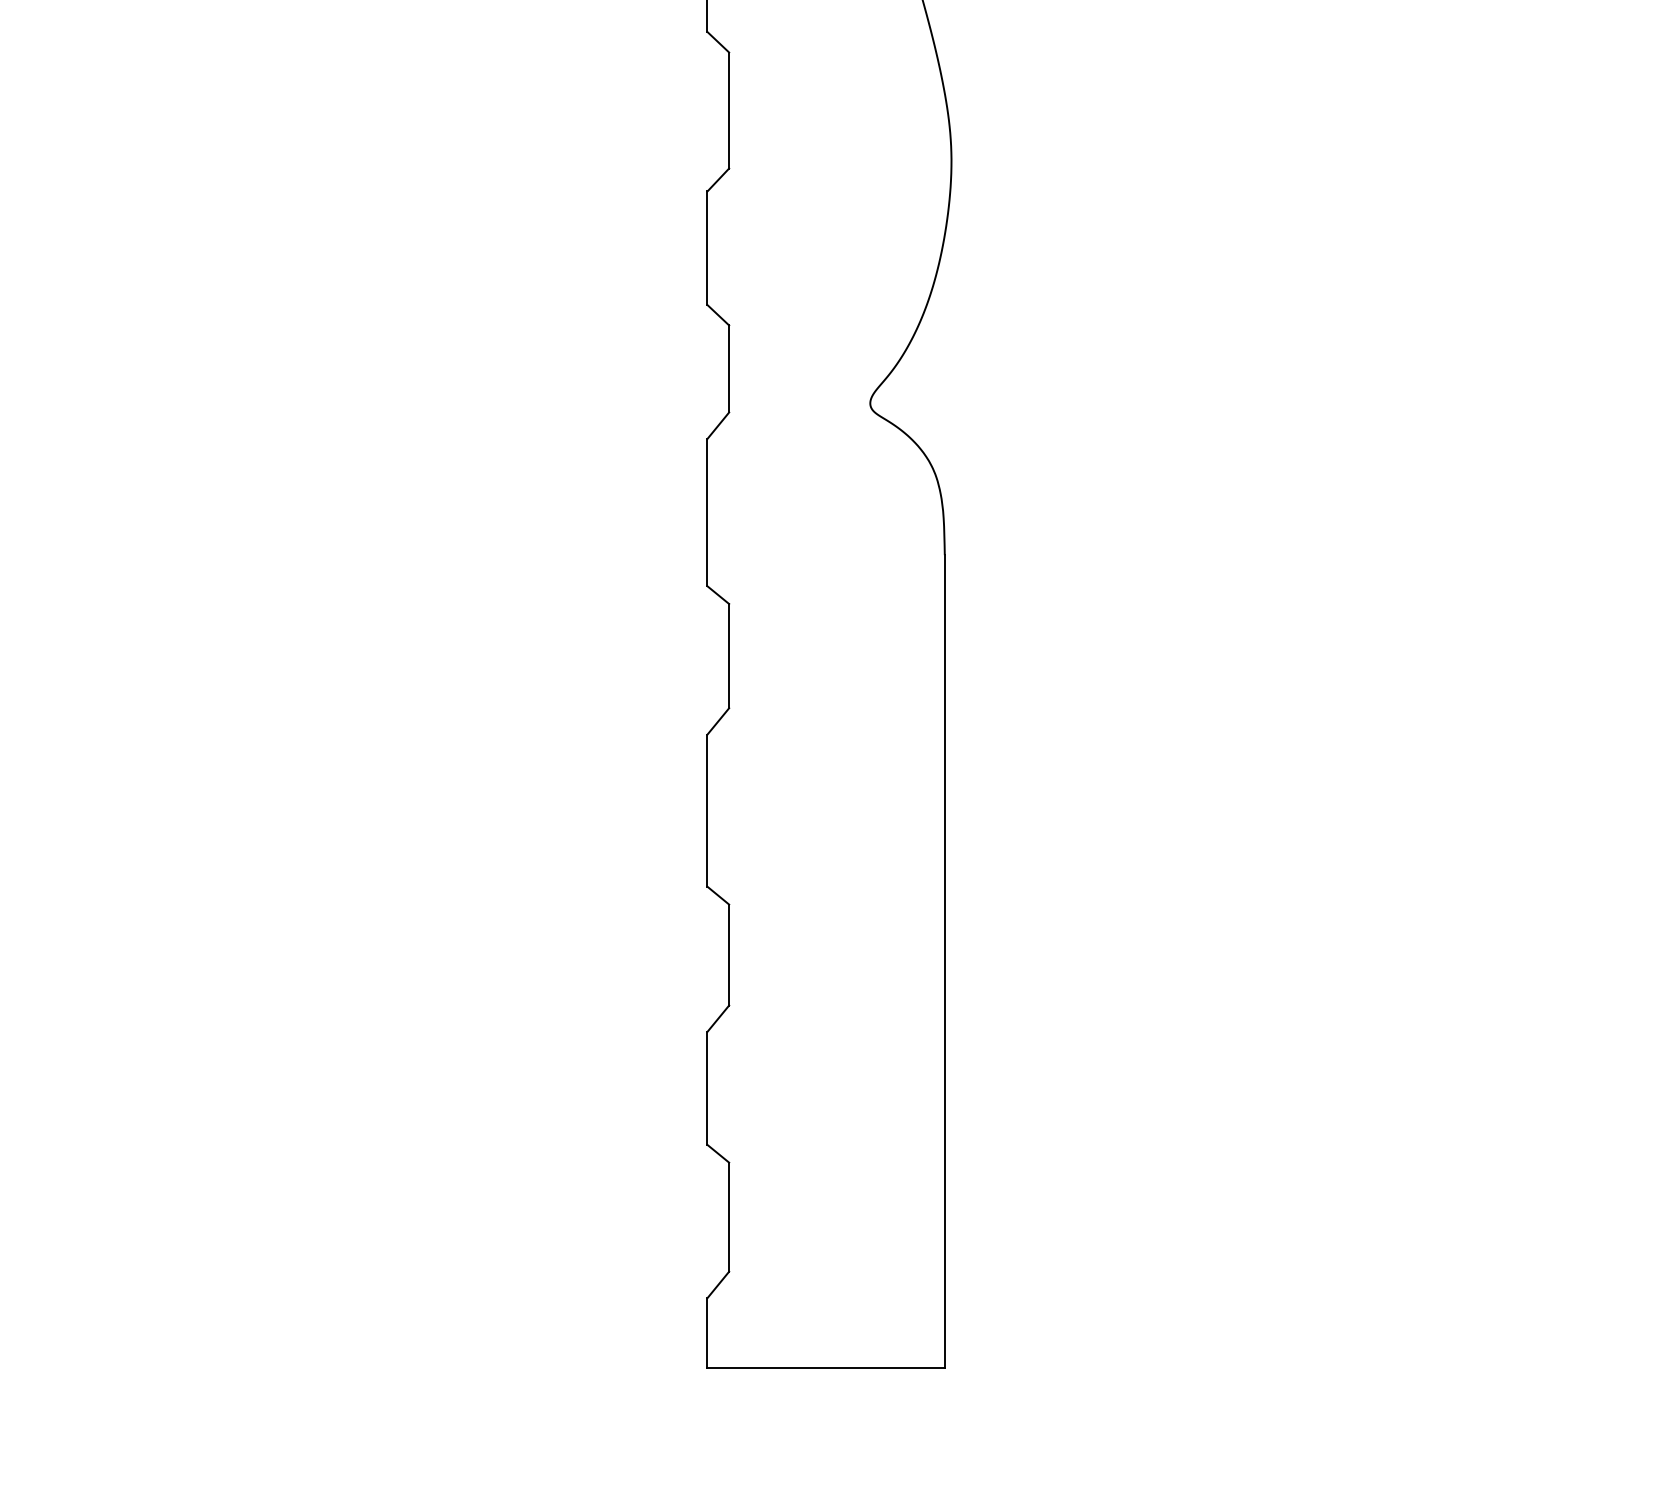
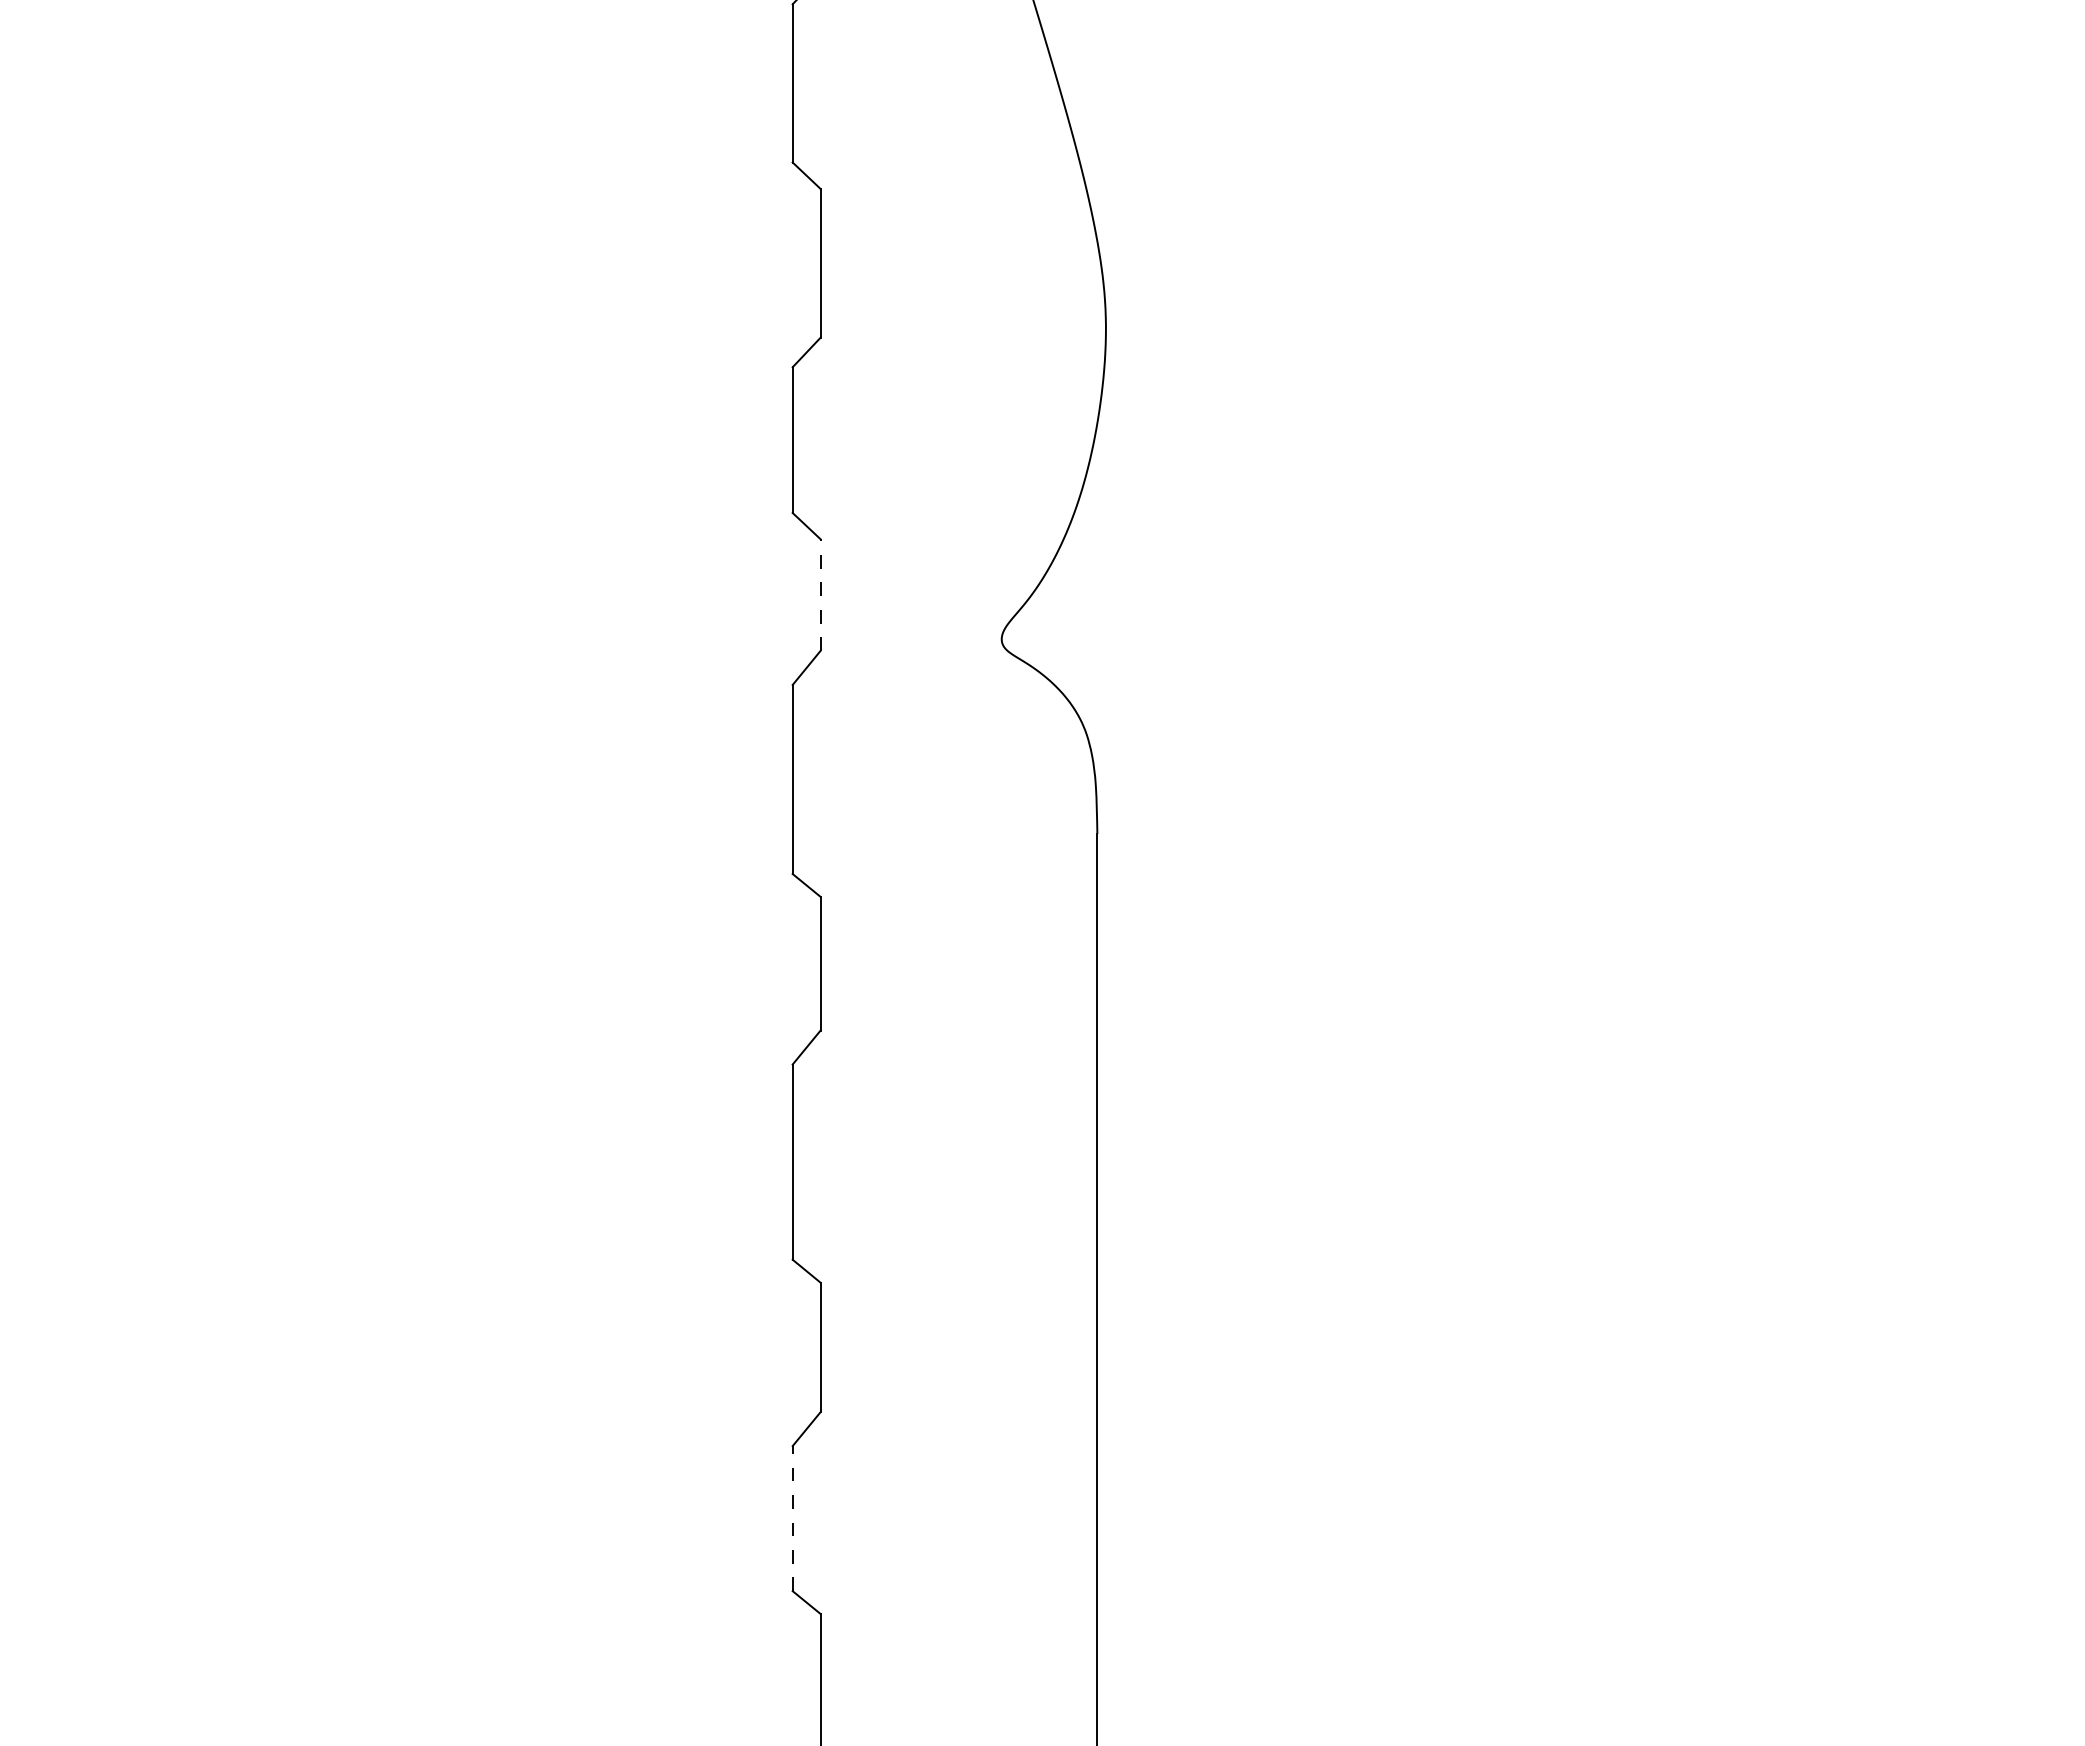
line: (729, 368) -> (820, 594), solid -> dashed
line: (707, 1088) -> (792, 1518), solid -> dashed

